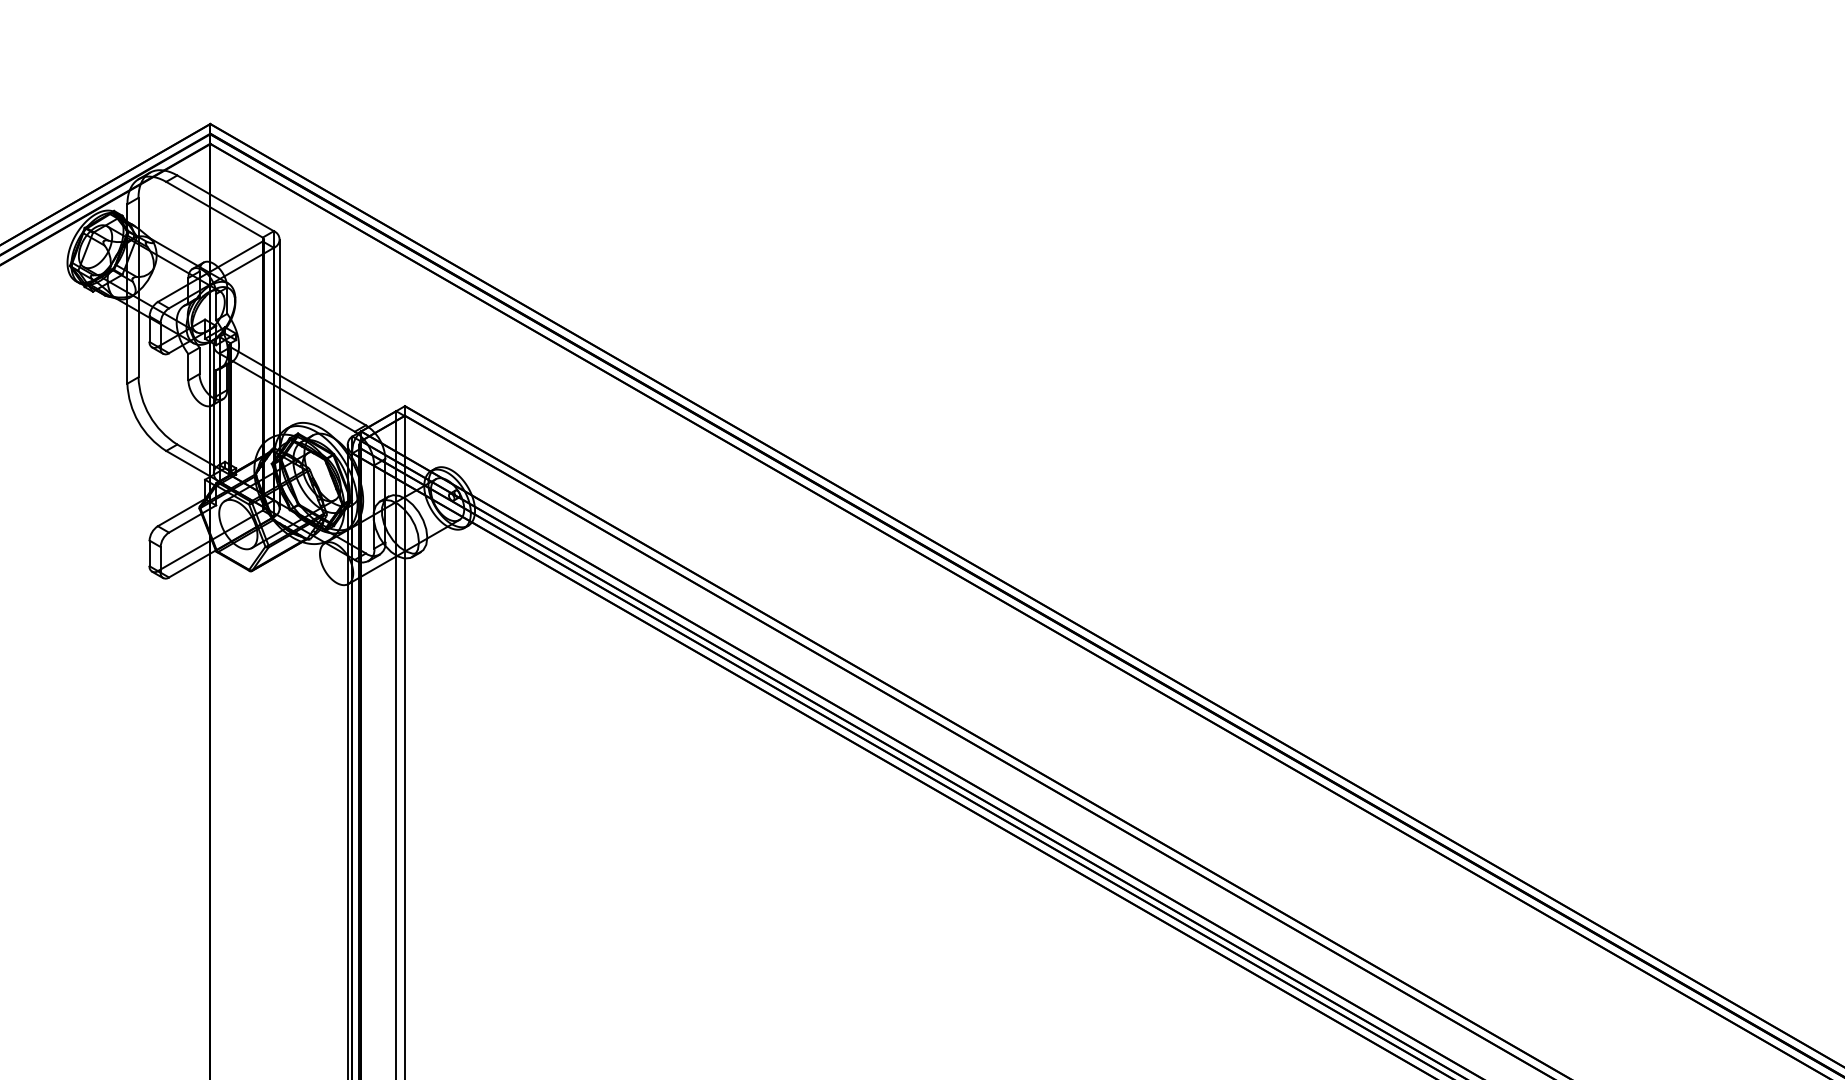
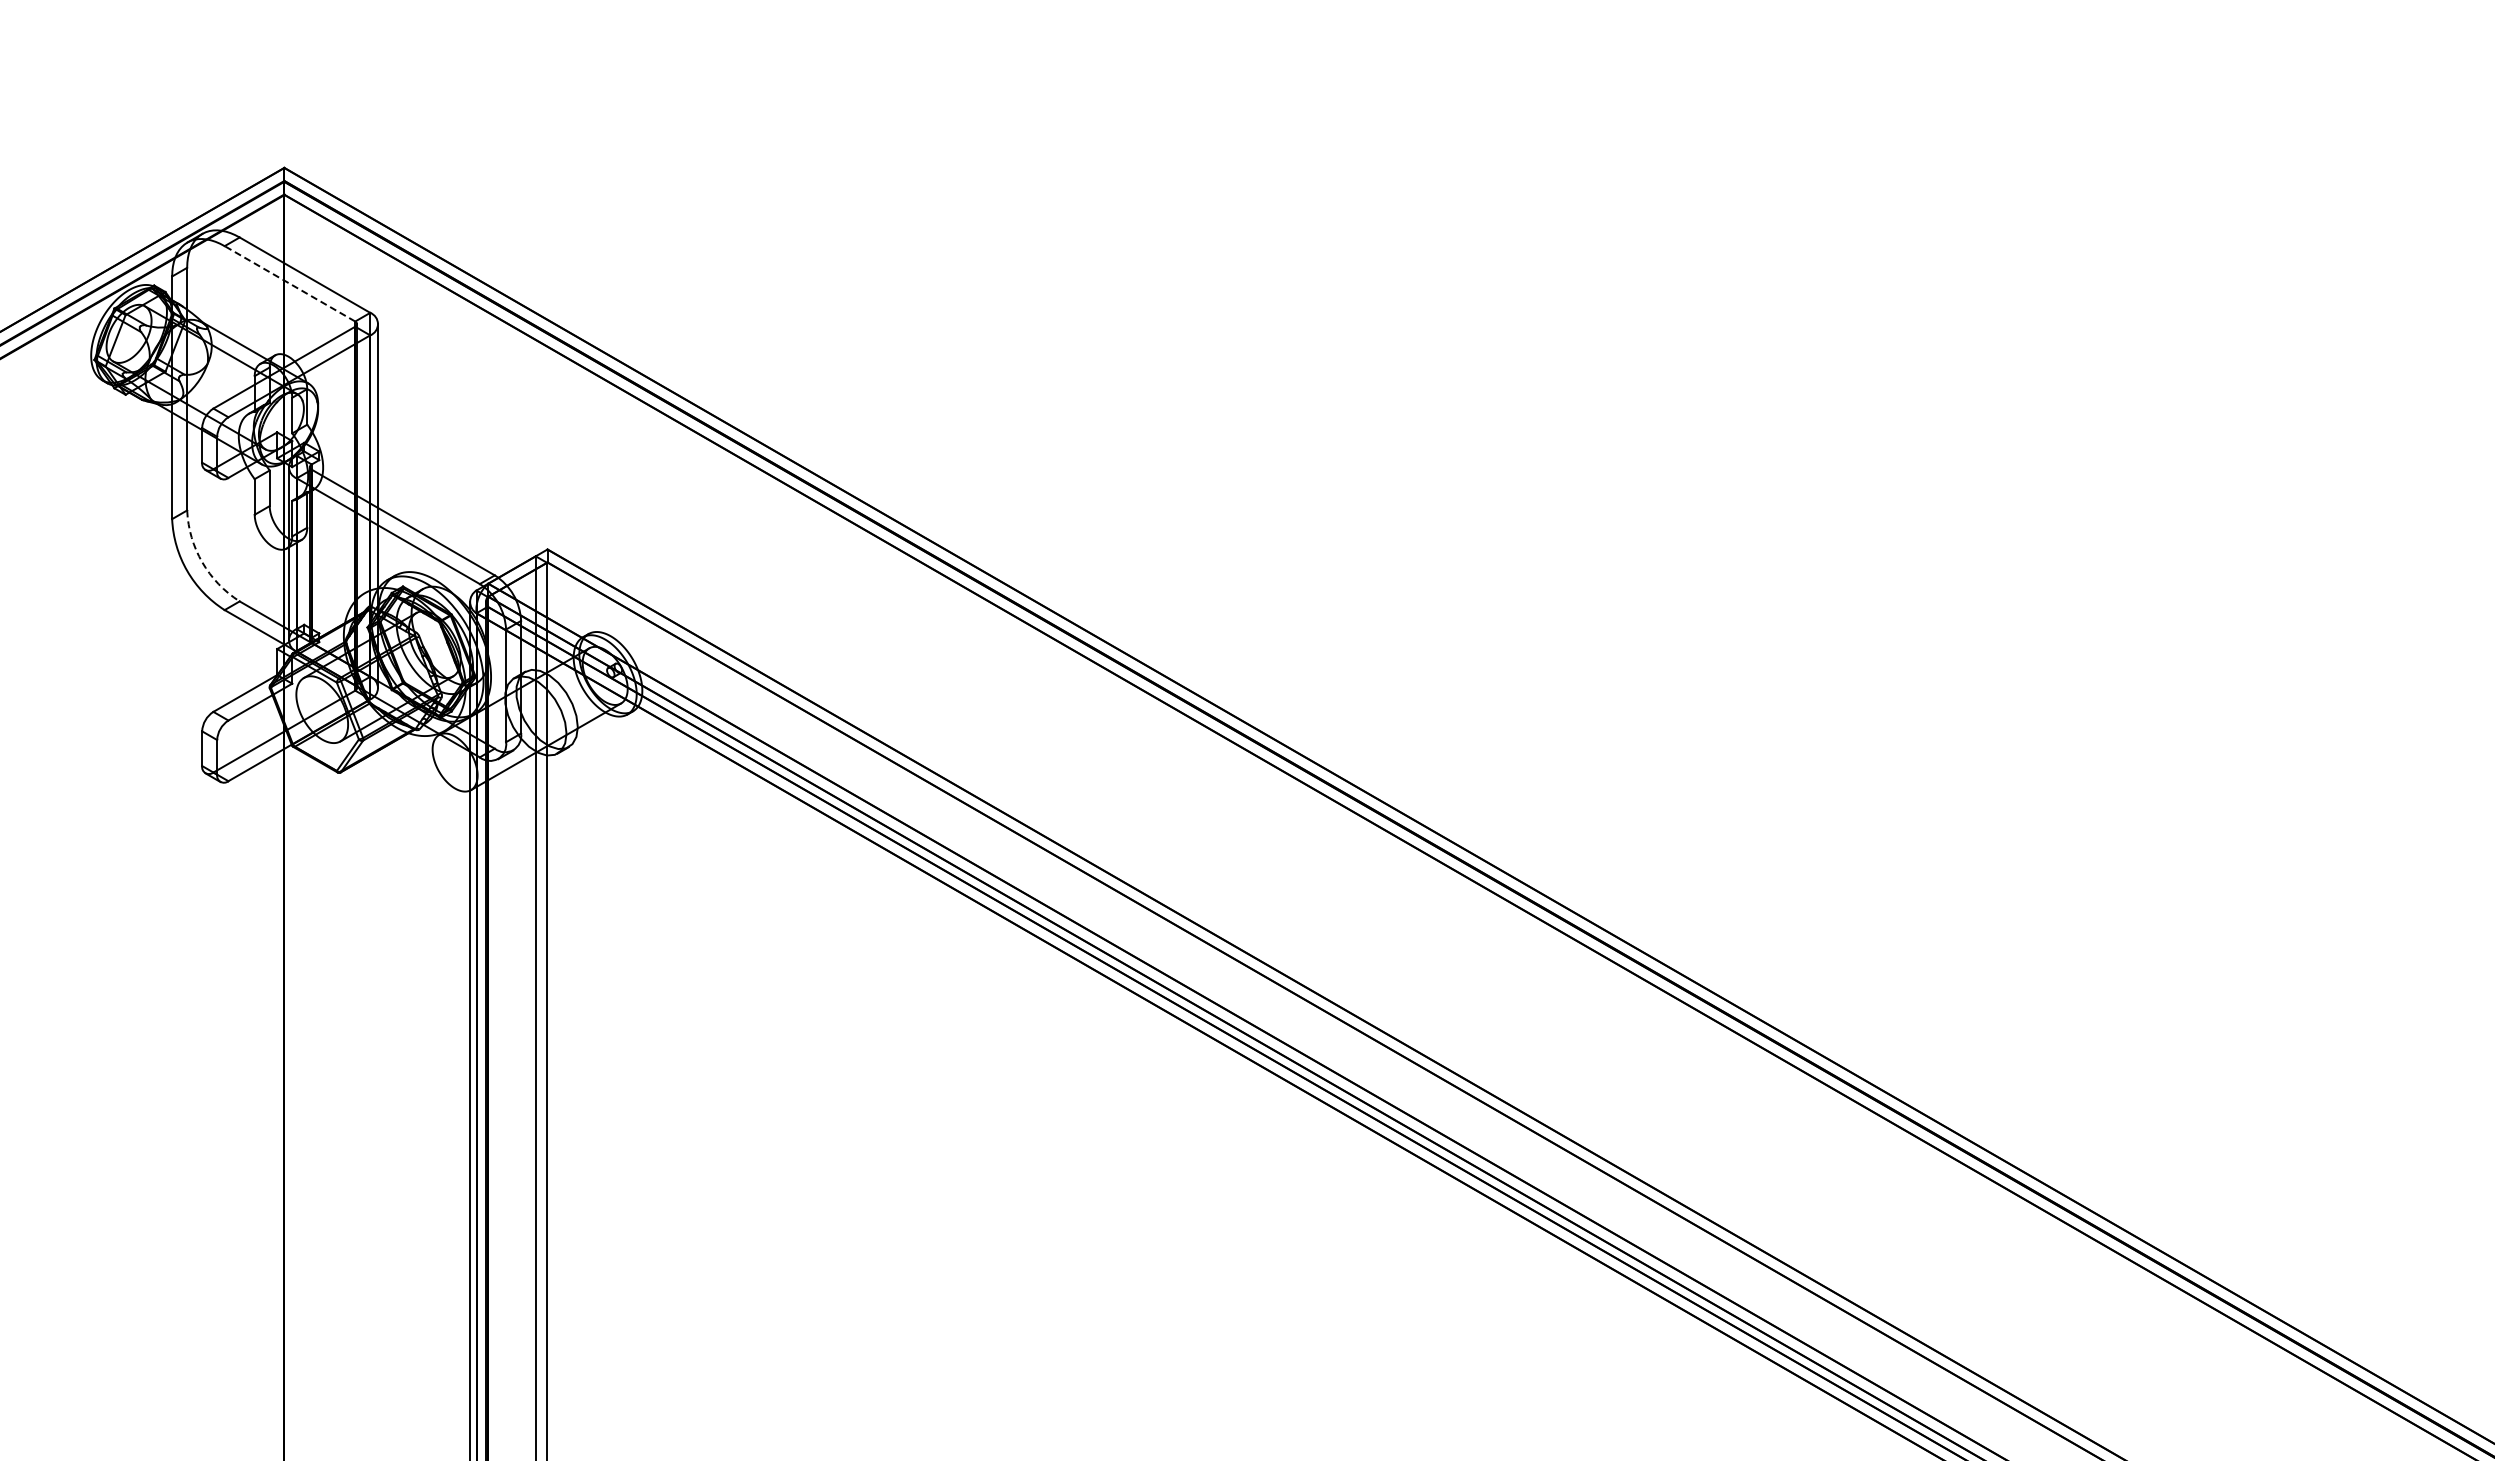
line: (214, 209) -> (289, 283), solid -> dashed
arc: (149, 415) -> (202, 562), solid -> dashed

